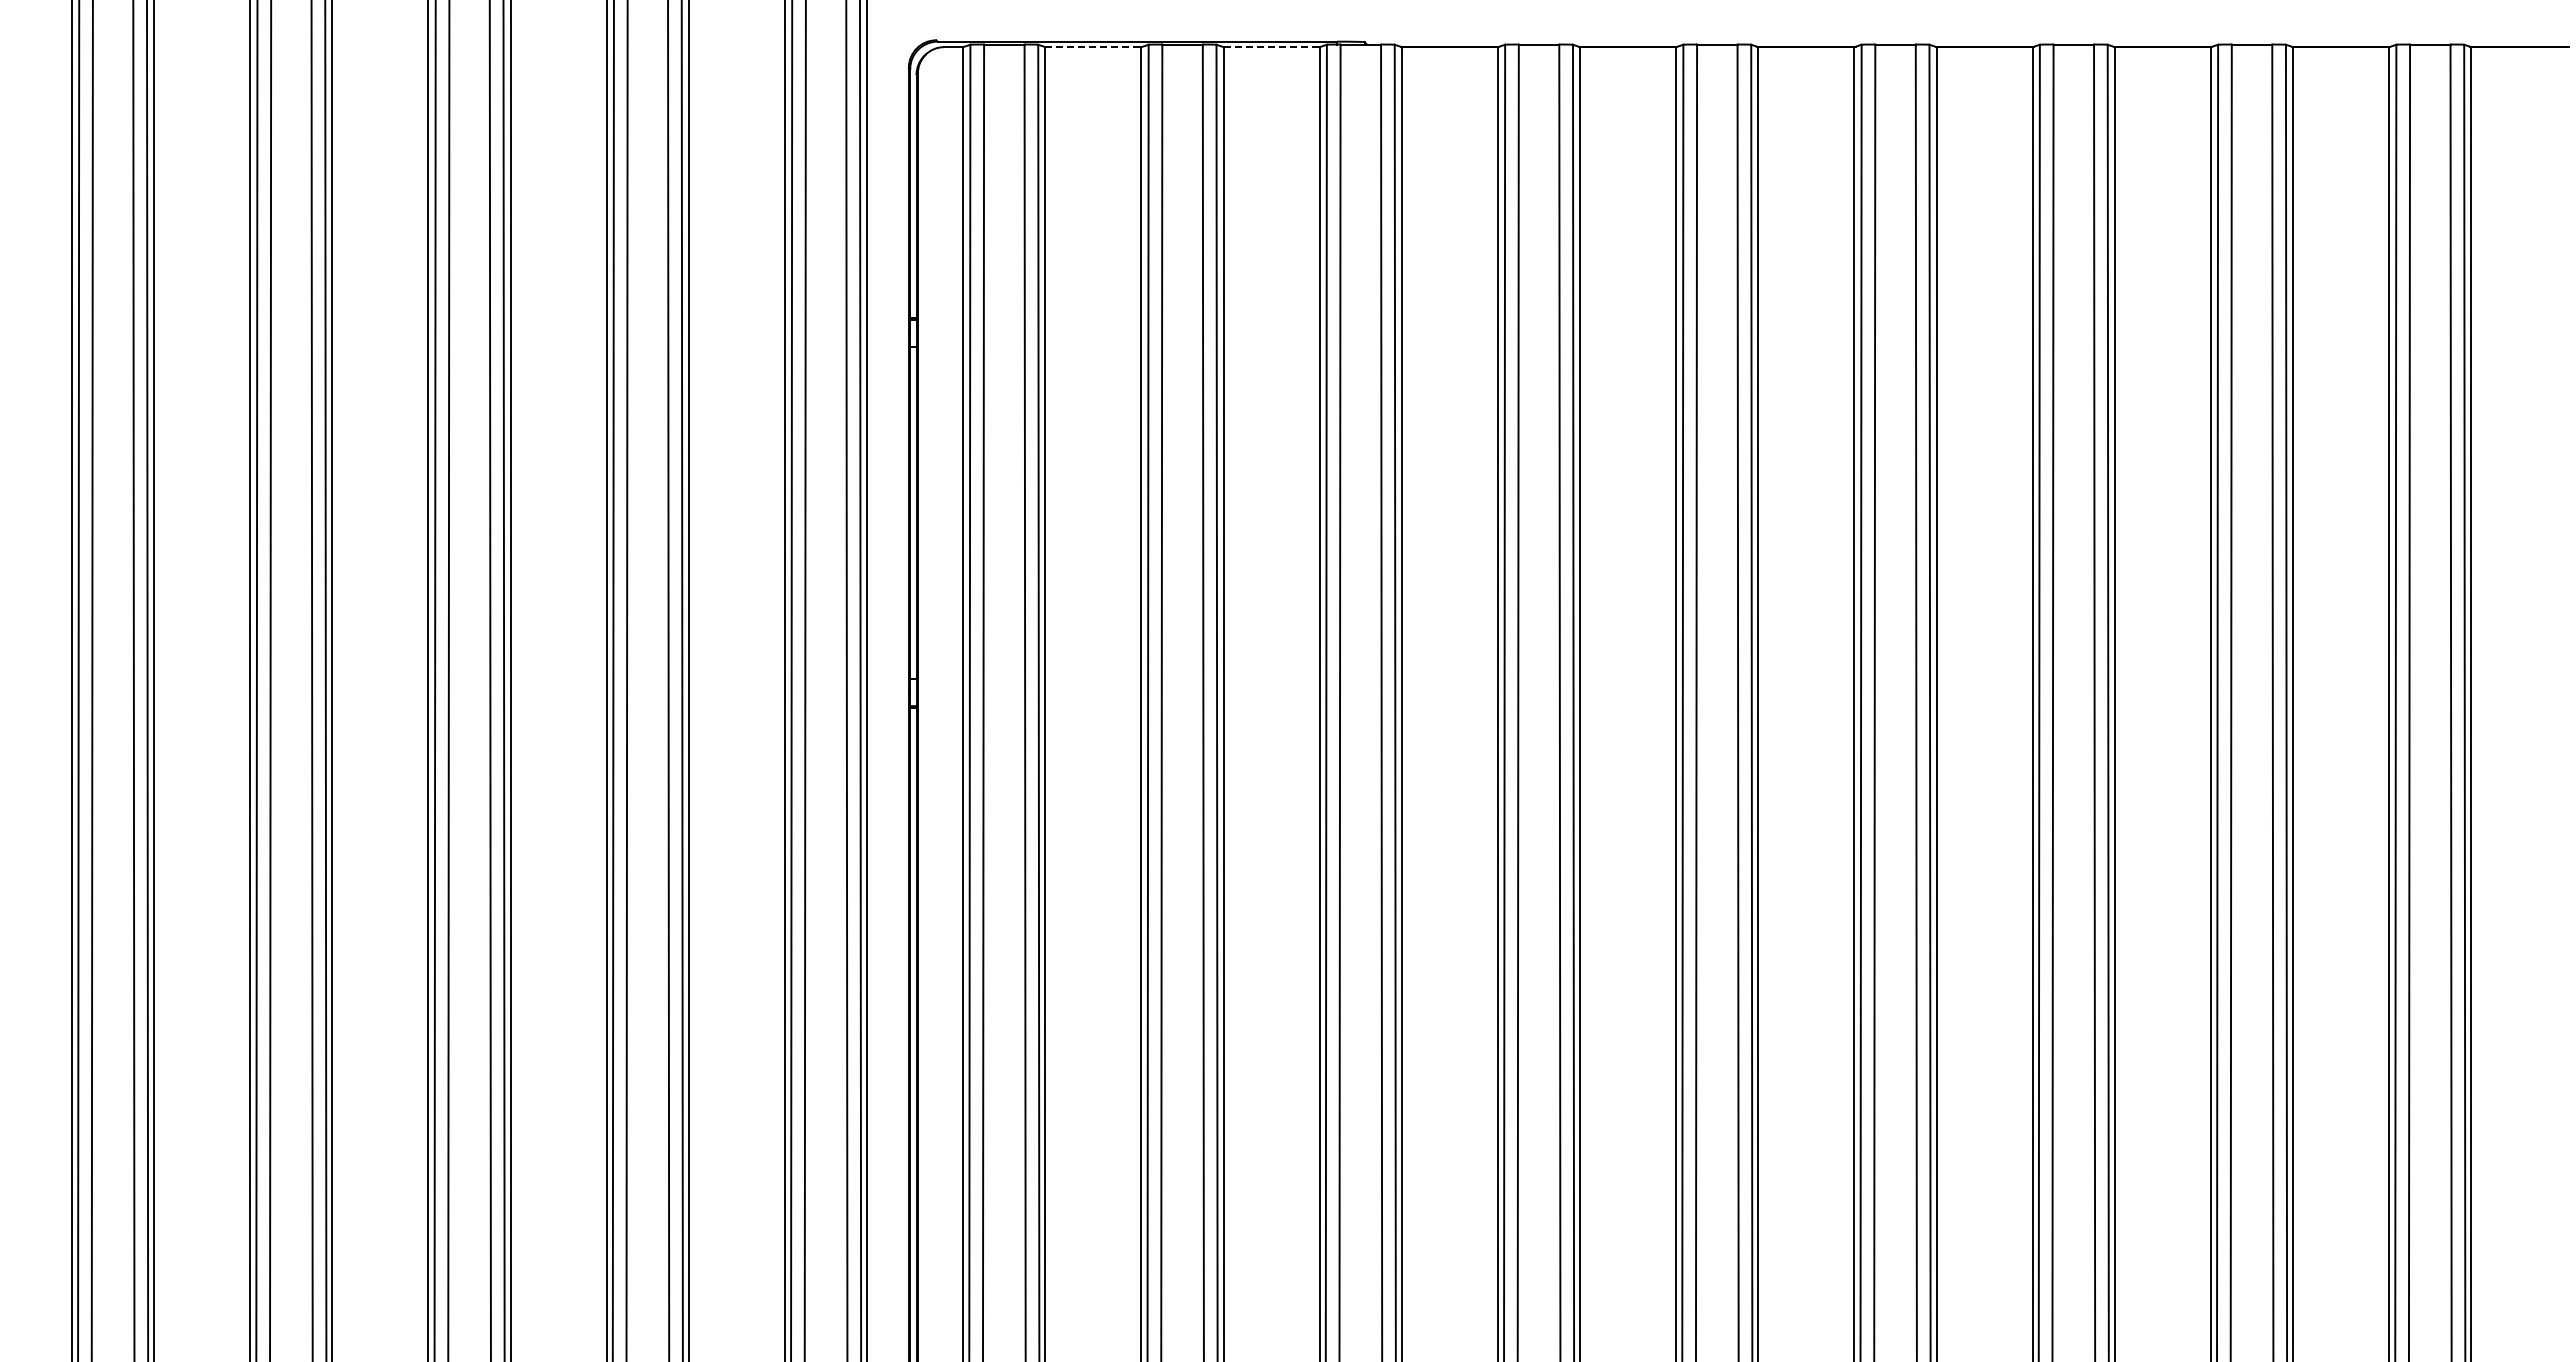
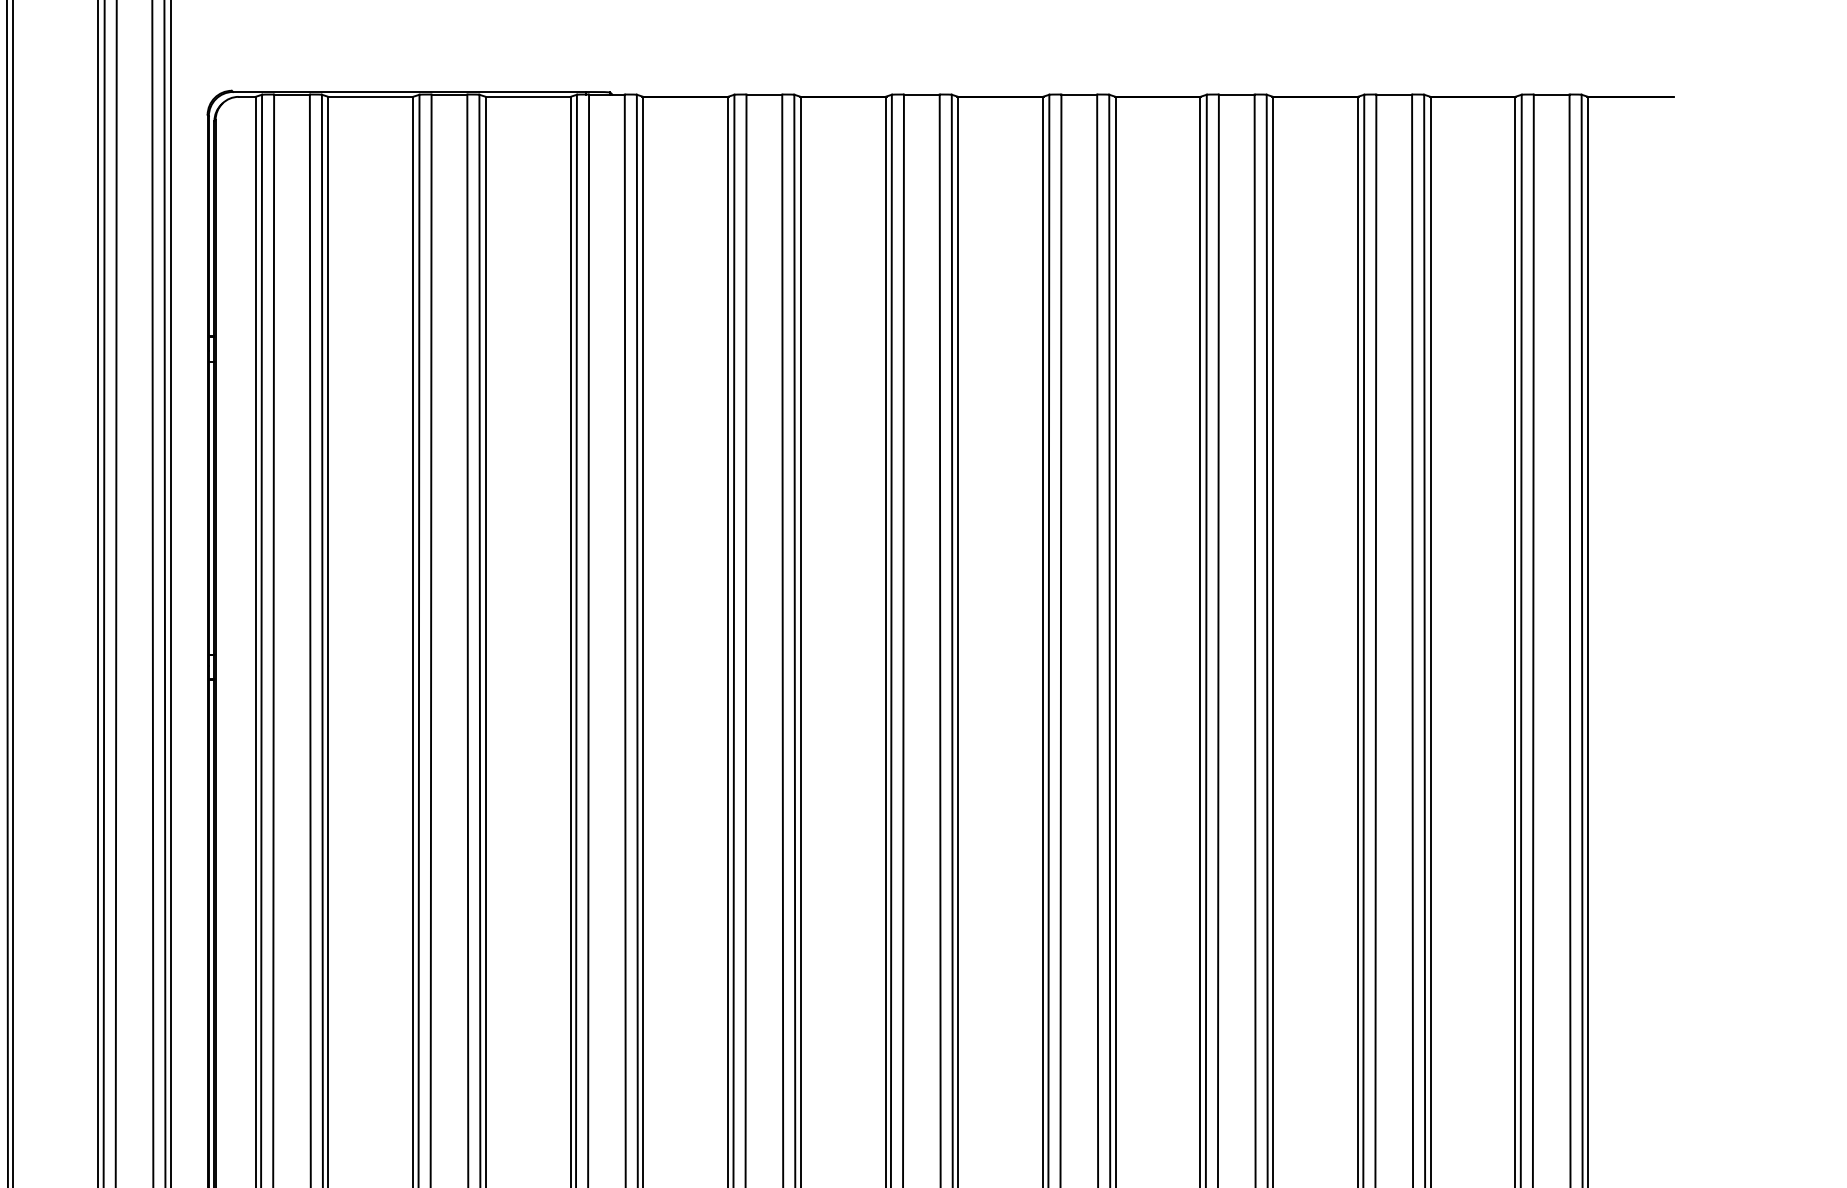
line: (1093, 47) -> (370, 97), dashed -> solid
line: (1271, 47) -> (528, 97), dashed -> solid

